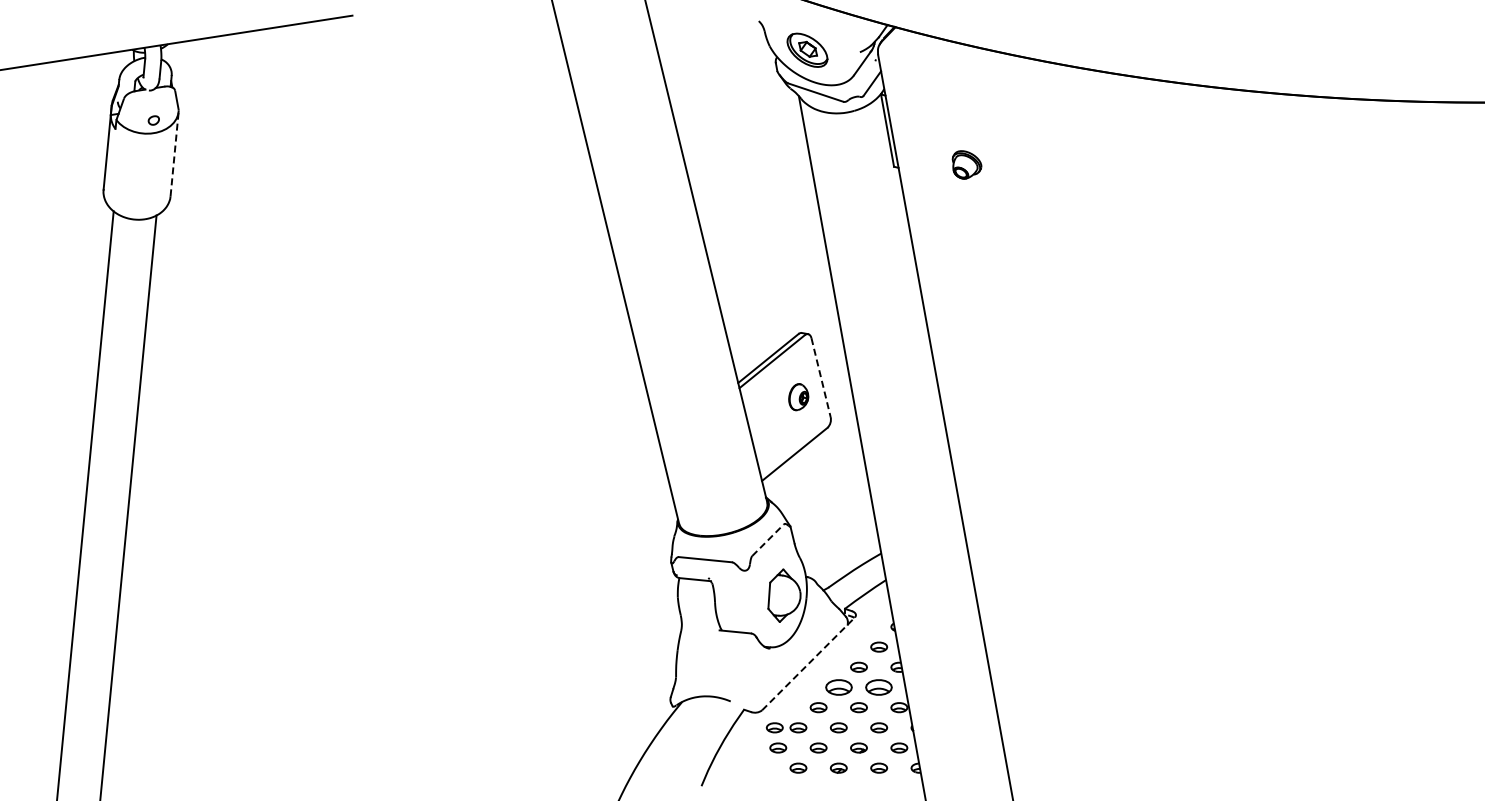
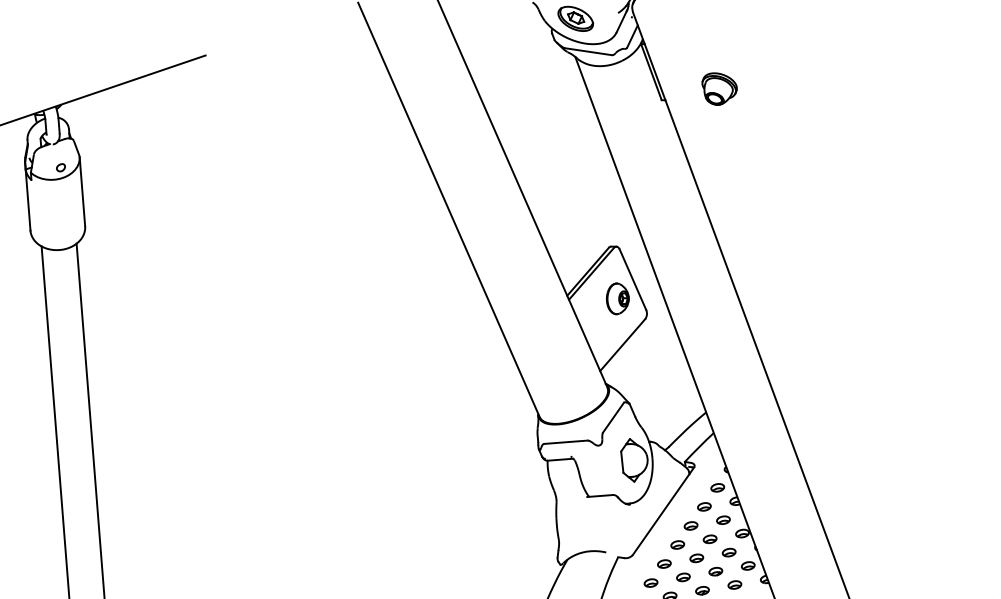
line: (174, 153) -> (82, 191), dashed -> solid
part: (966, 164) -> (719, 88), size x1.43
line: (821, 377) -> (633, 279), dashed -> solid
part: (798, 396) -> (617, 298), size x1.43
line: (768, 539) -> (613, 417), dashed -> solid
line: (808, 663) -> (663, 511), dashed -> solid
part: (838, 687) -> (690, 526), size x0.62
part: (879, 687) -> (723, 520), size x0.62
part: (774, 727) -> (645, 567), removed

